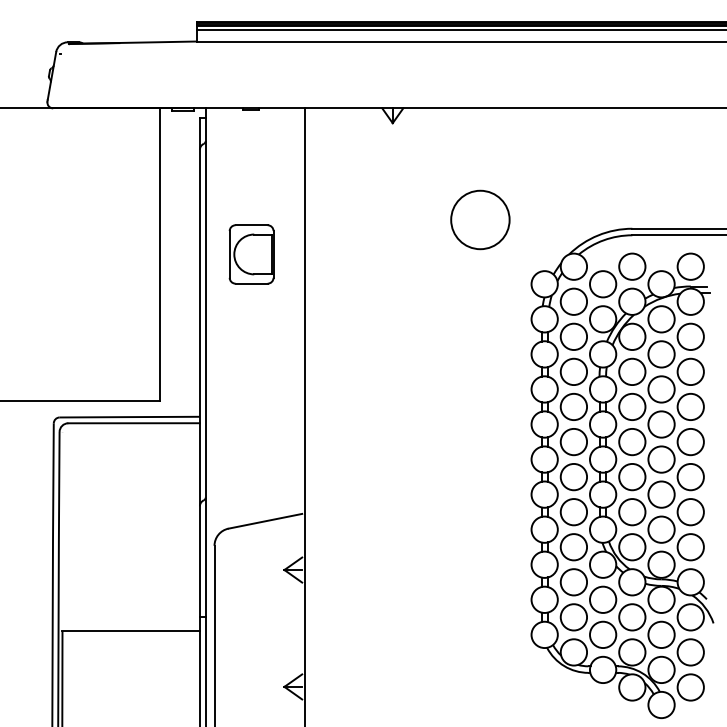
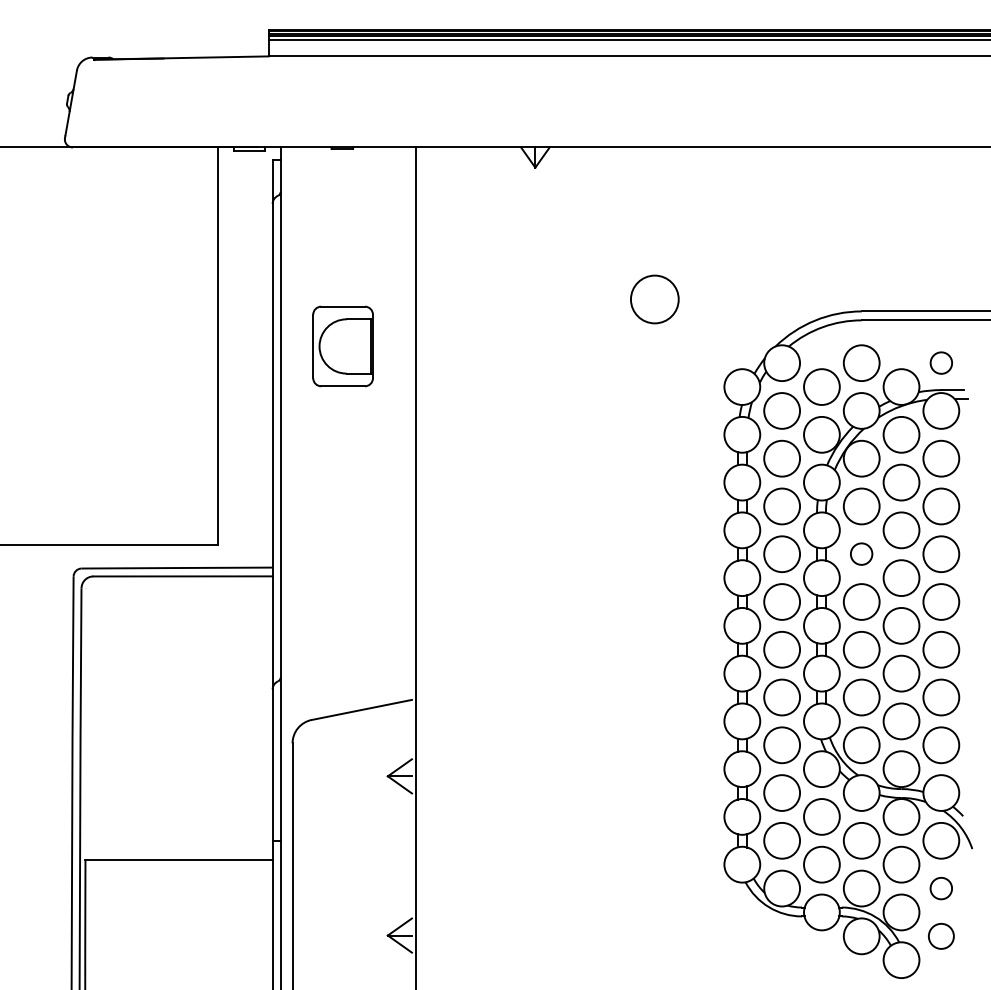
circle: (480, 219) -> (654, 299), size x0.6
circle: (690, 266) -> (941, 362), size x0.6
circle: (632, 406) -> (861, 553), size x0.6
circle: (690, 652) -> (941, 888), size x0.6
circle: (690, 687) -> (941, 936), size x0.7

